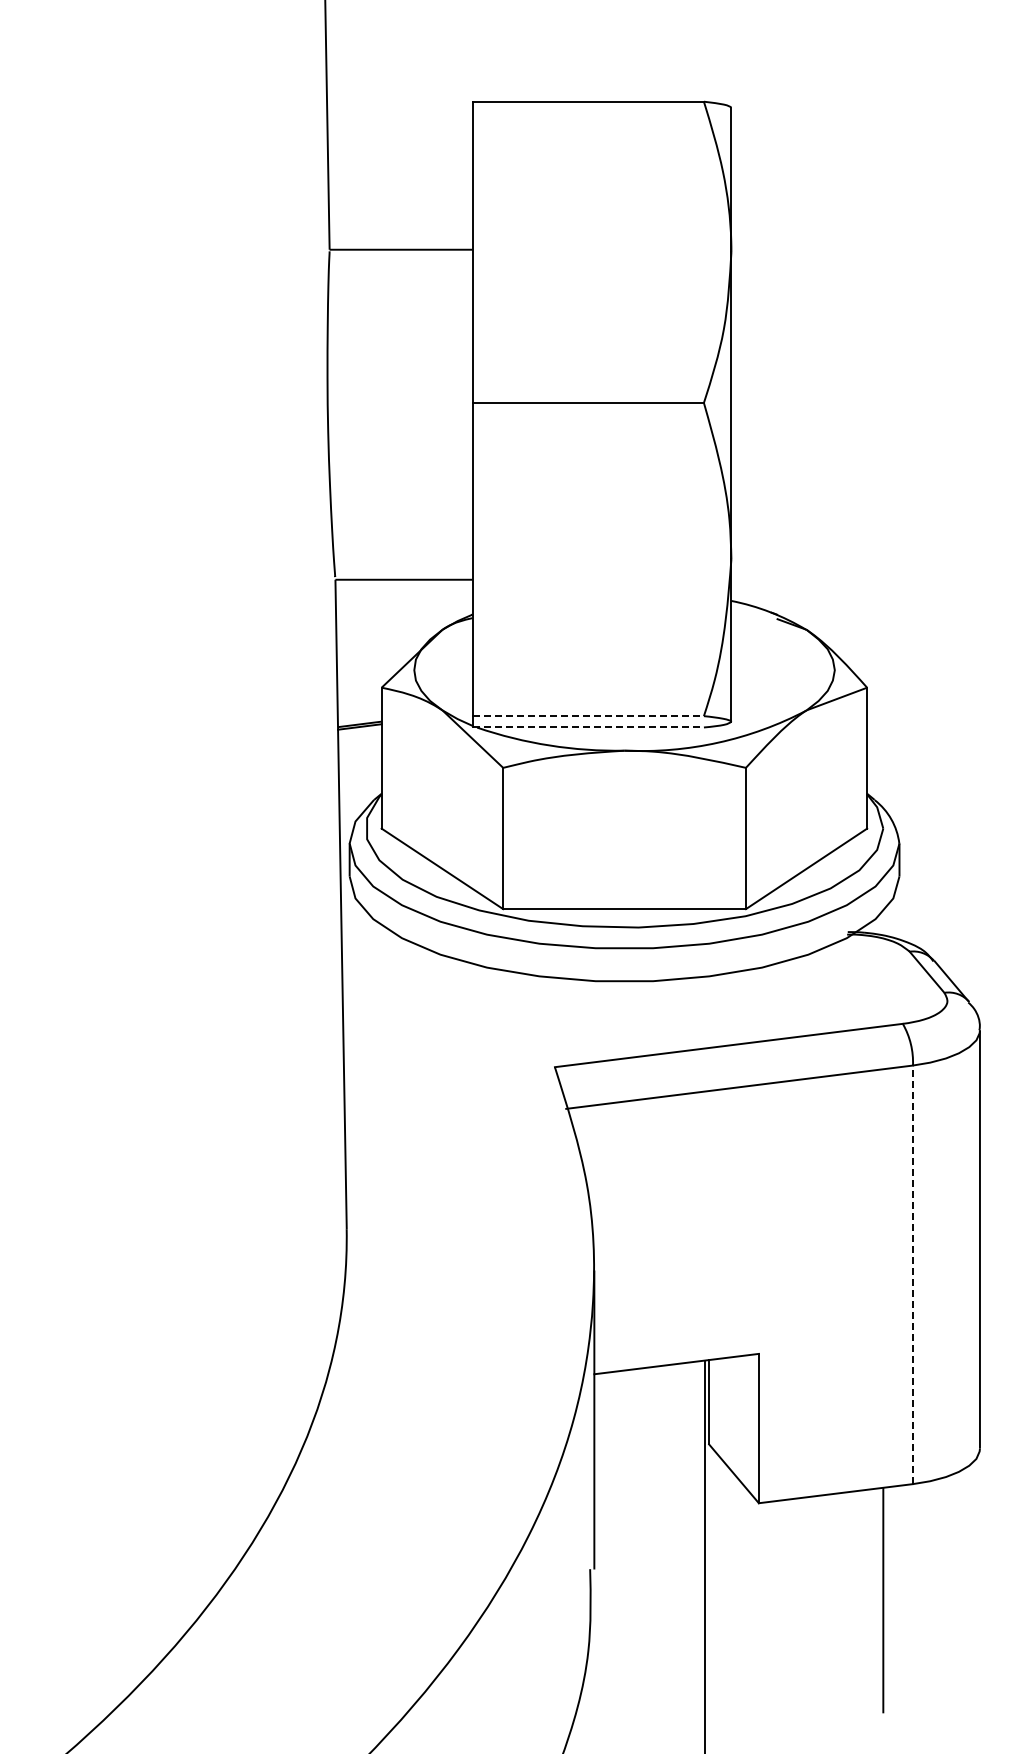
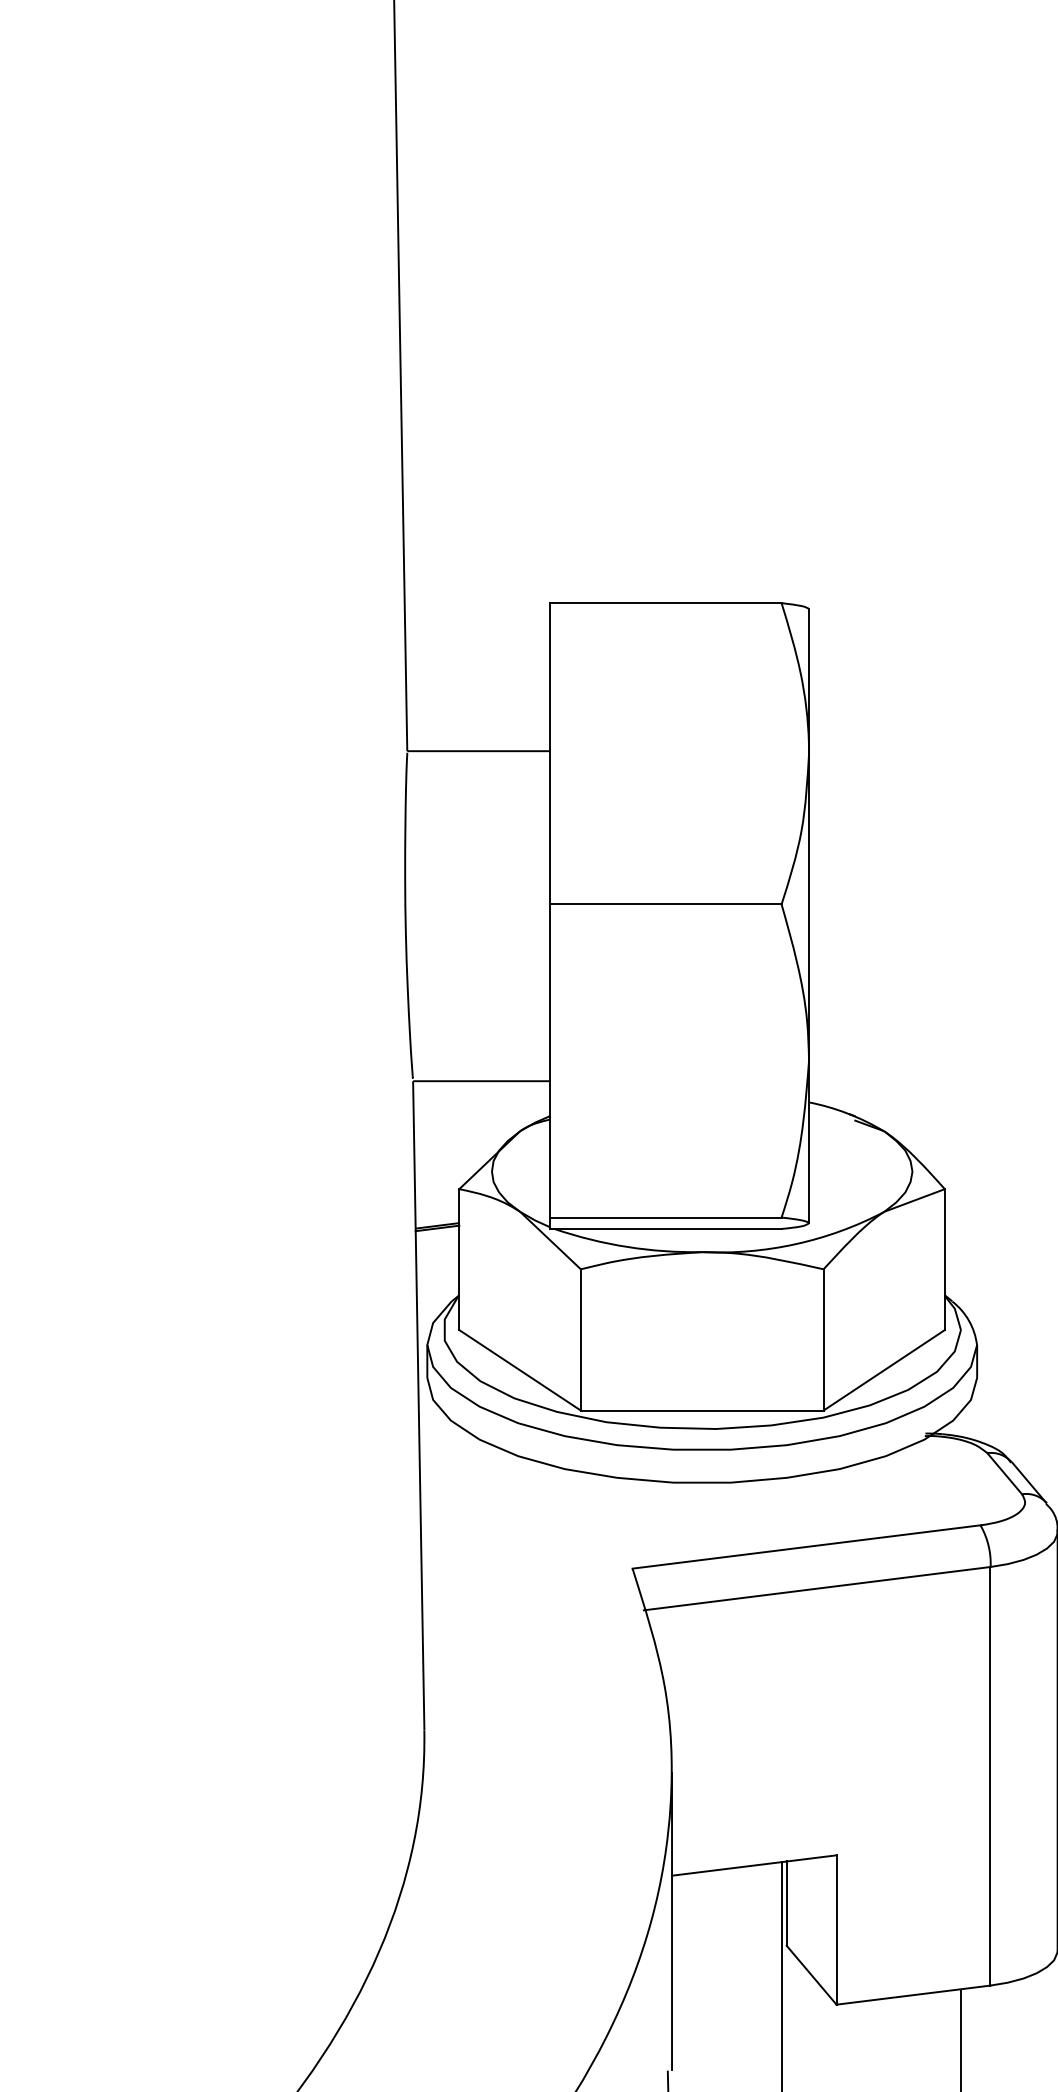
line: (587, 716) -> (665, 1217), dashed -> solid
line: (587, 727) -> (665, 1228), dashed -> solid
line: (912, 1274) -> (990, 1775), dashed -> solid

